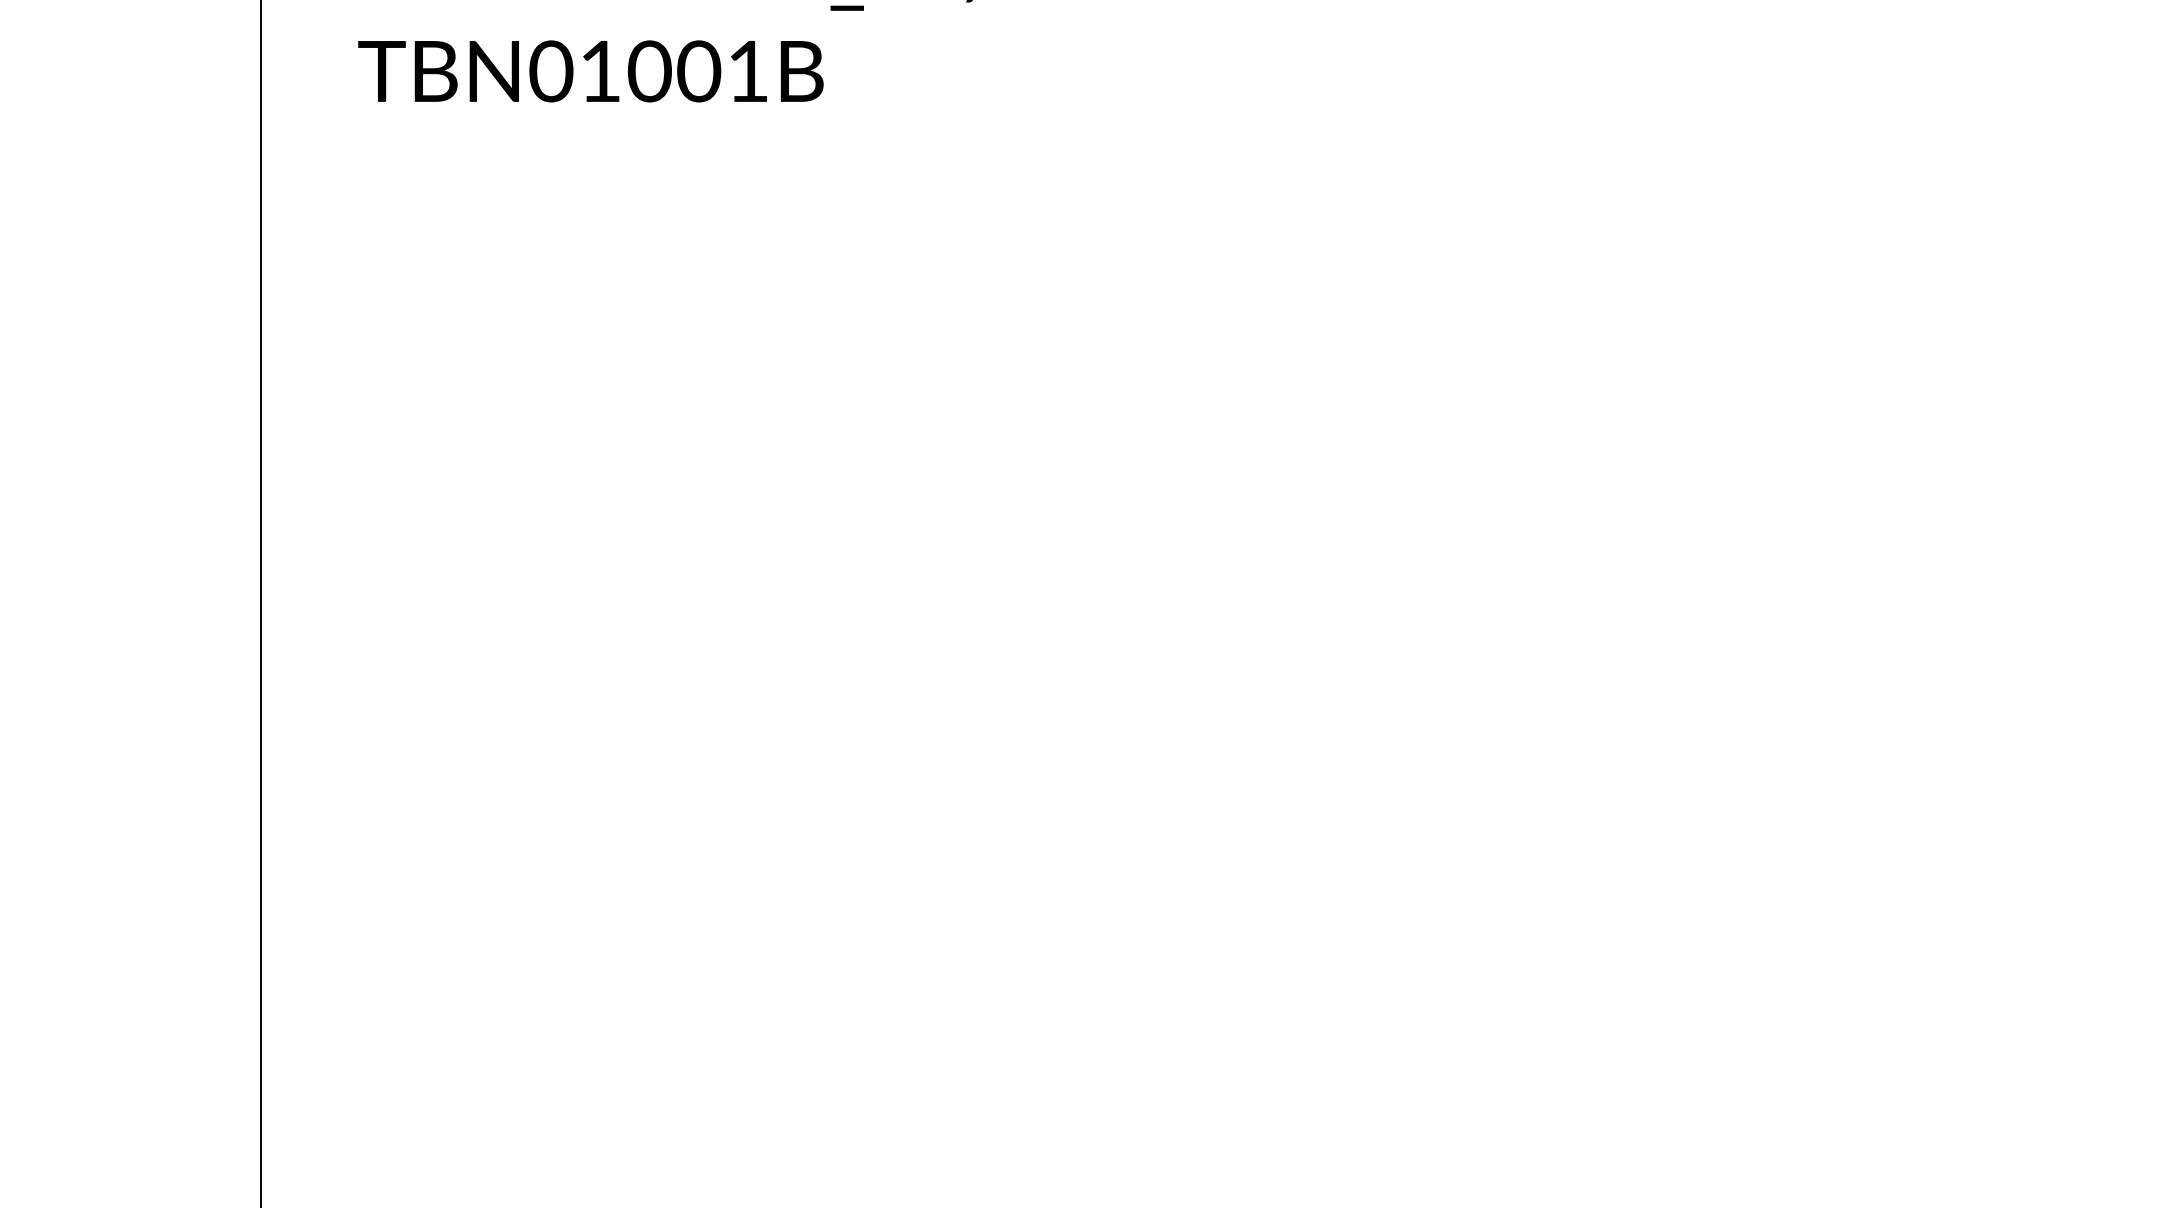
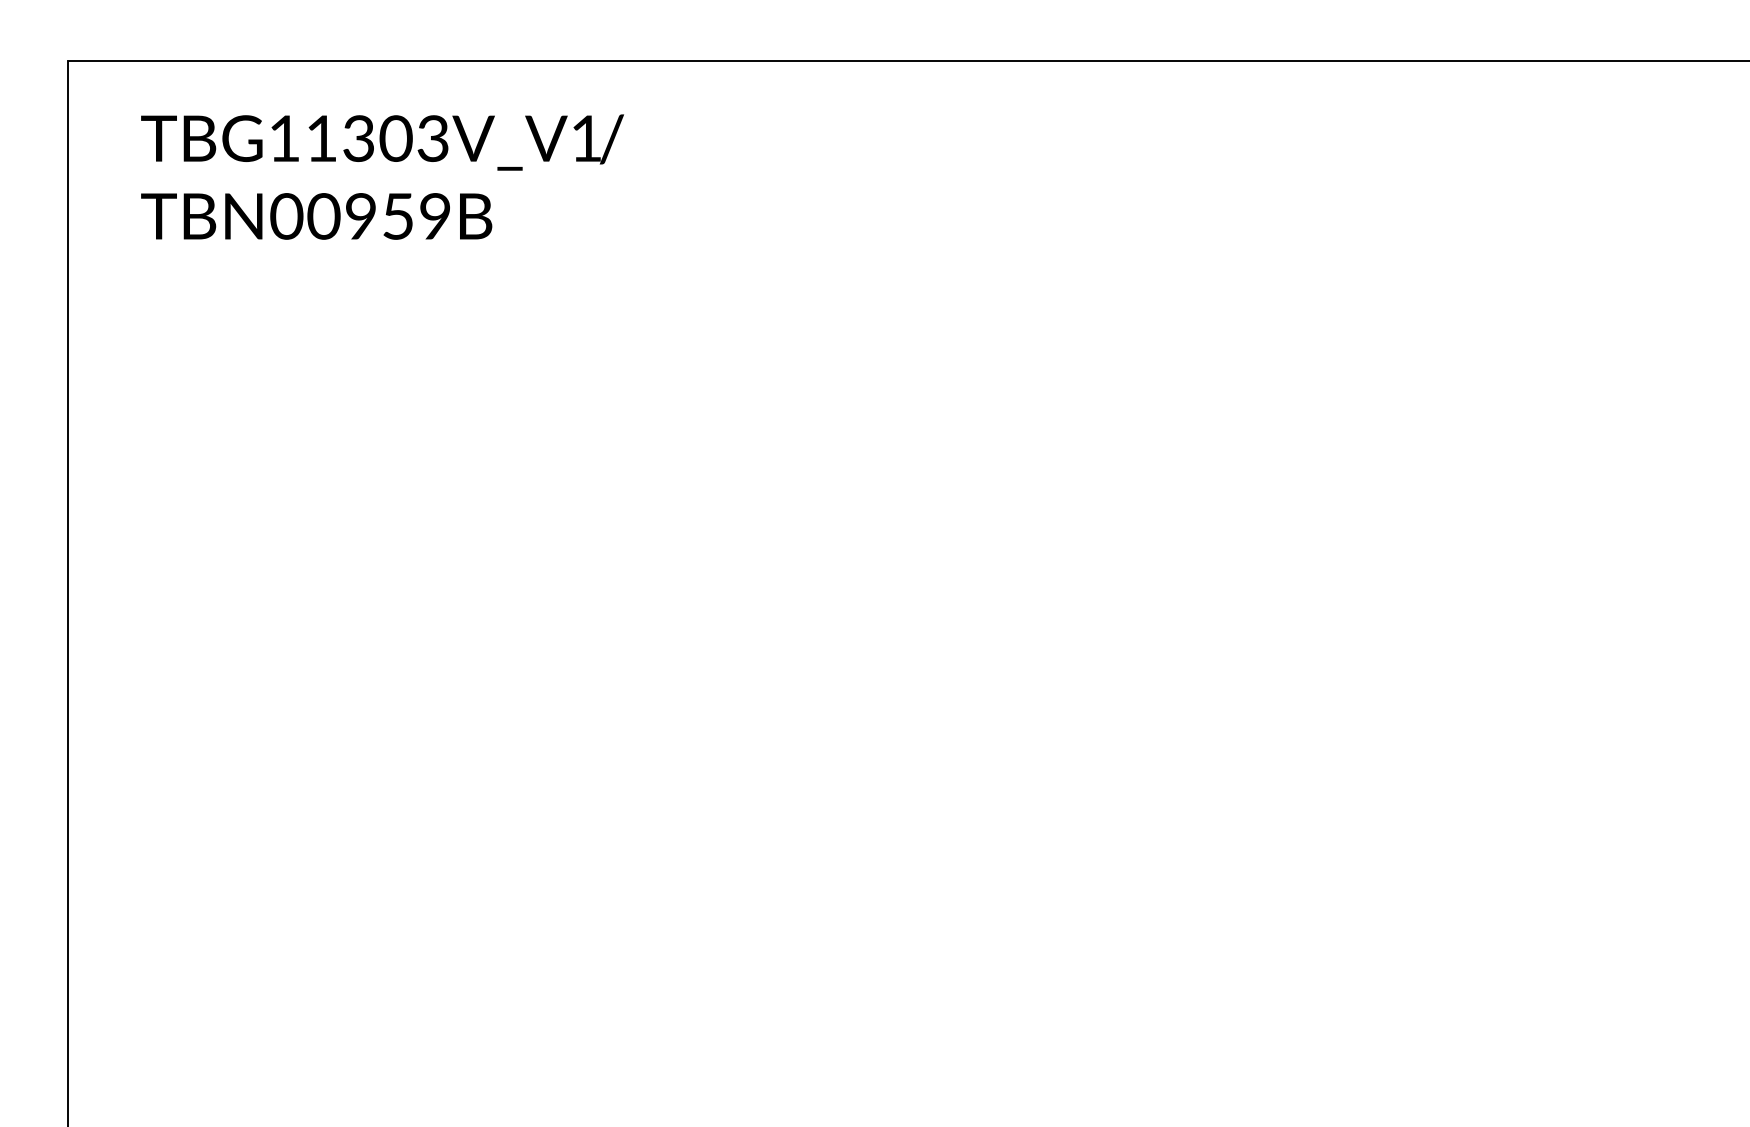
text: (672, 71) -> (378, 216), TBN01001B -> TBN00959B

